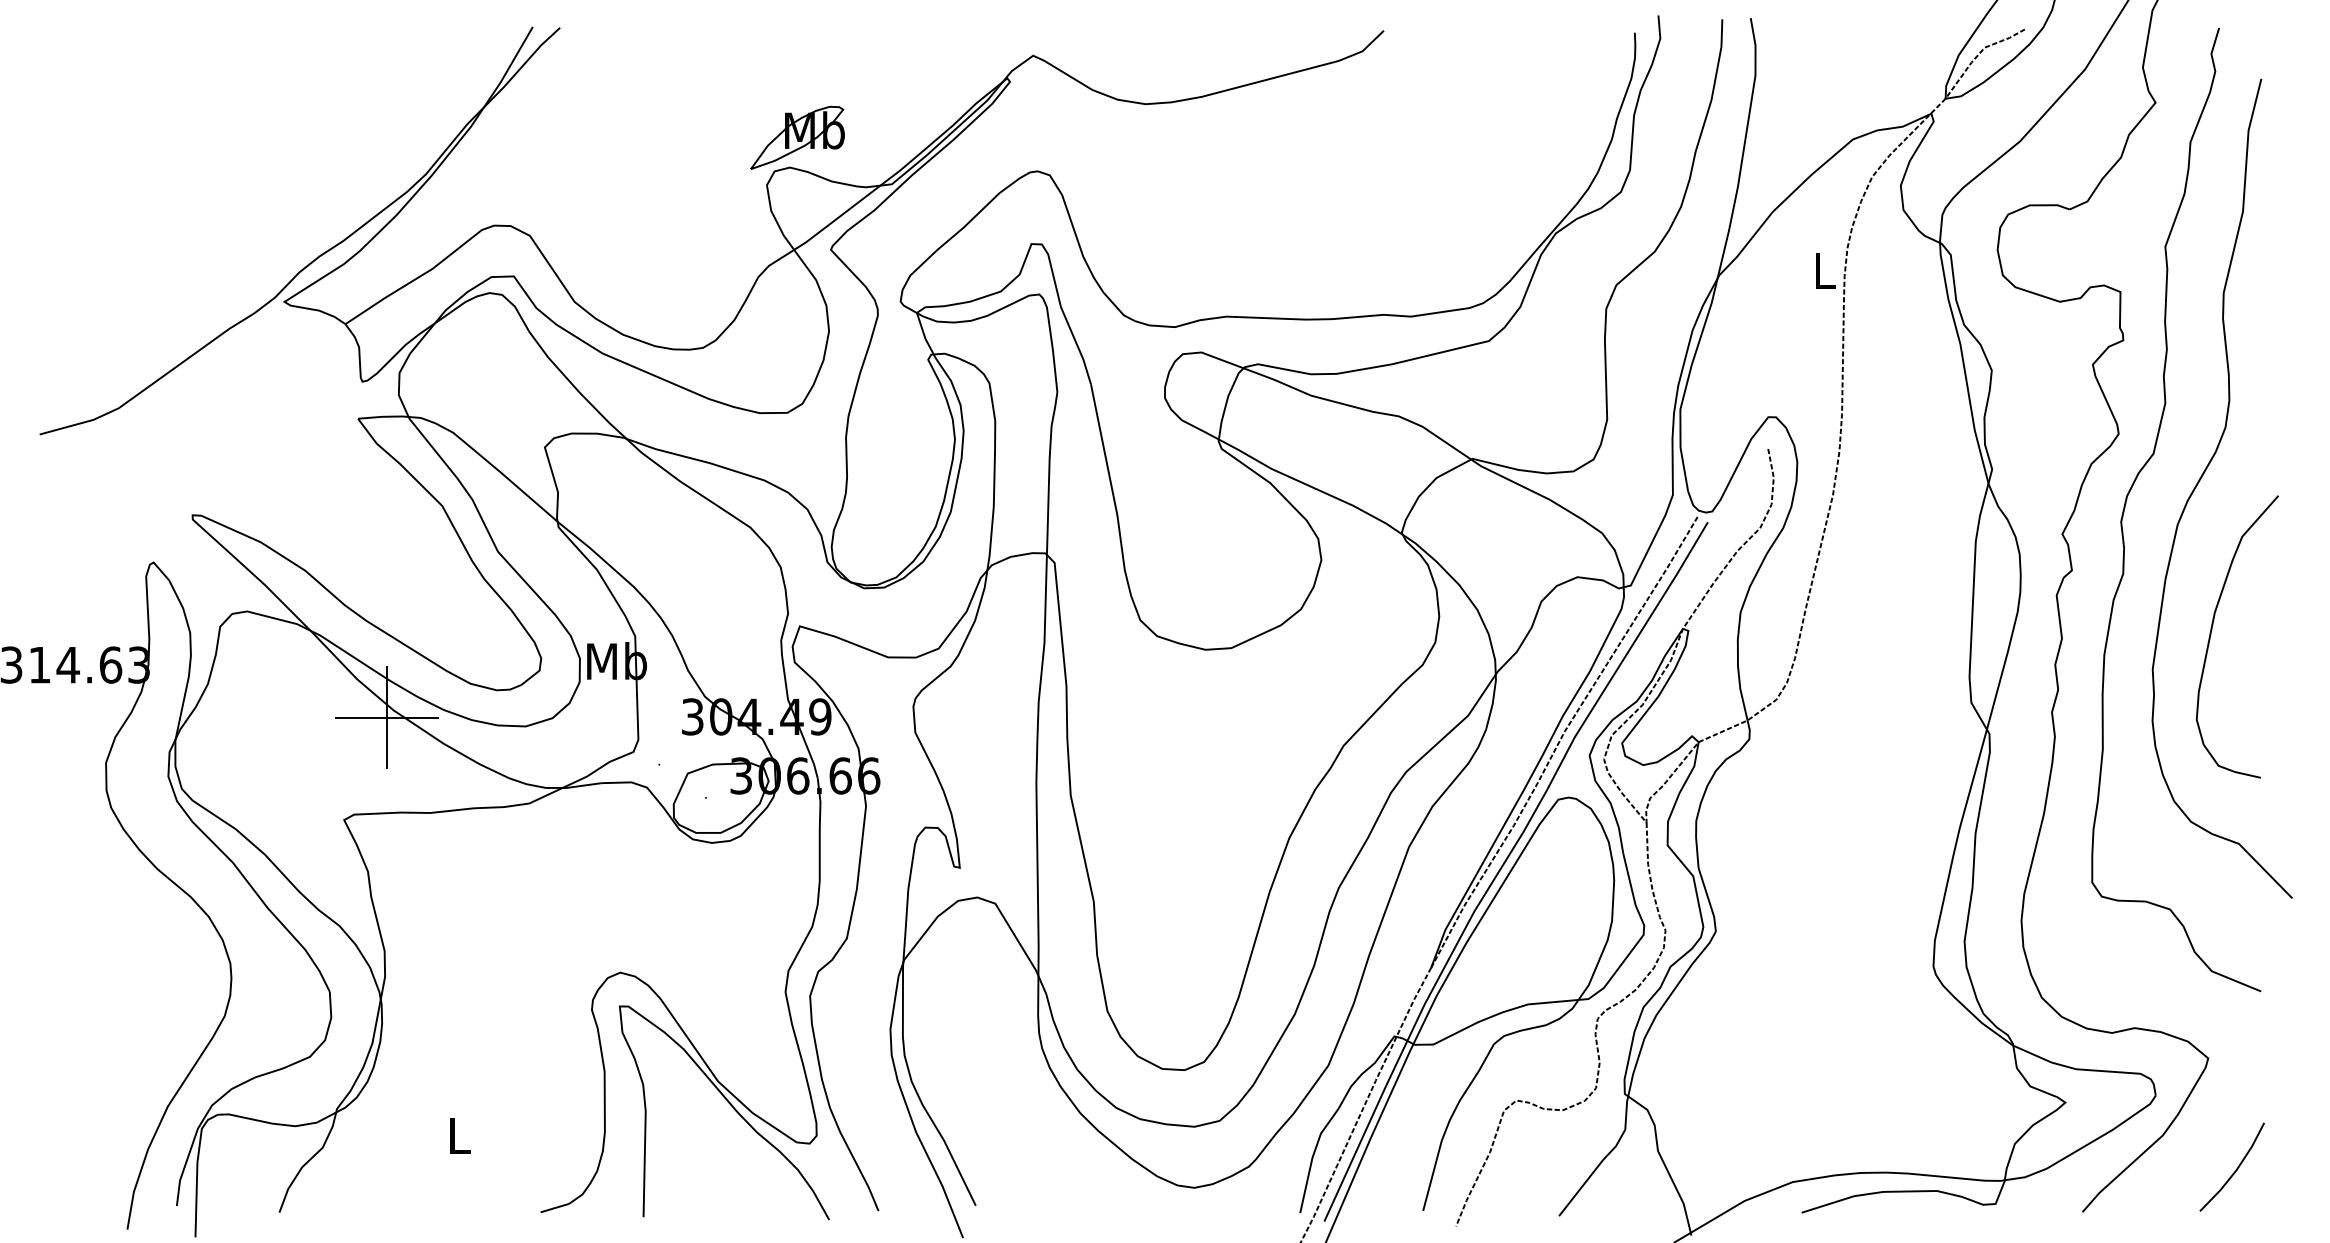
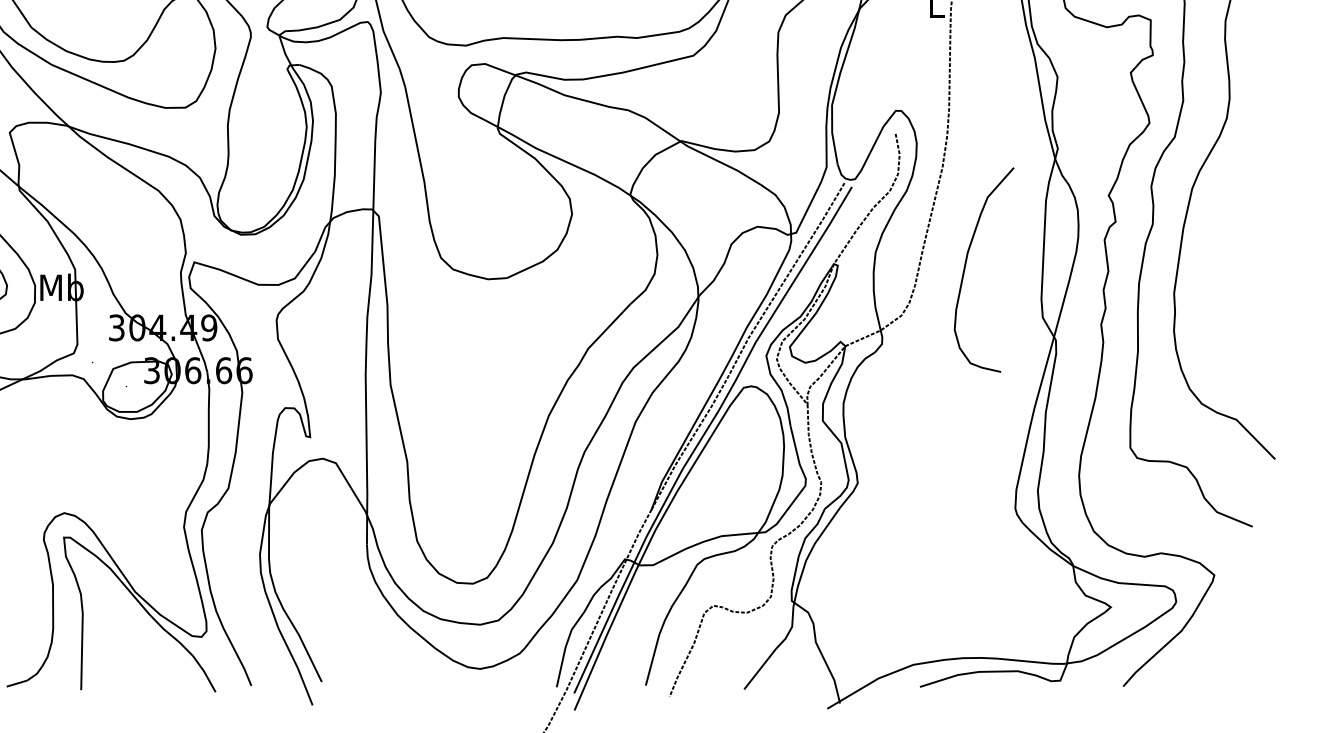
curve: (2212, 630) -> (966, 265), moved
line: (2235, 1169) -> (1234, 655), removed

